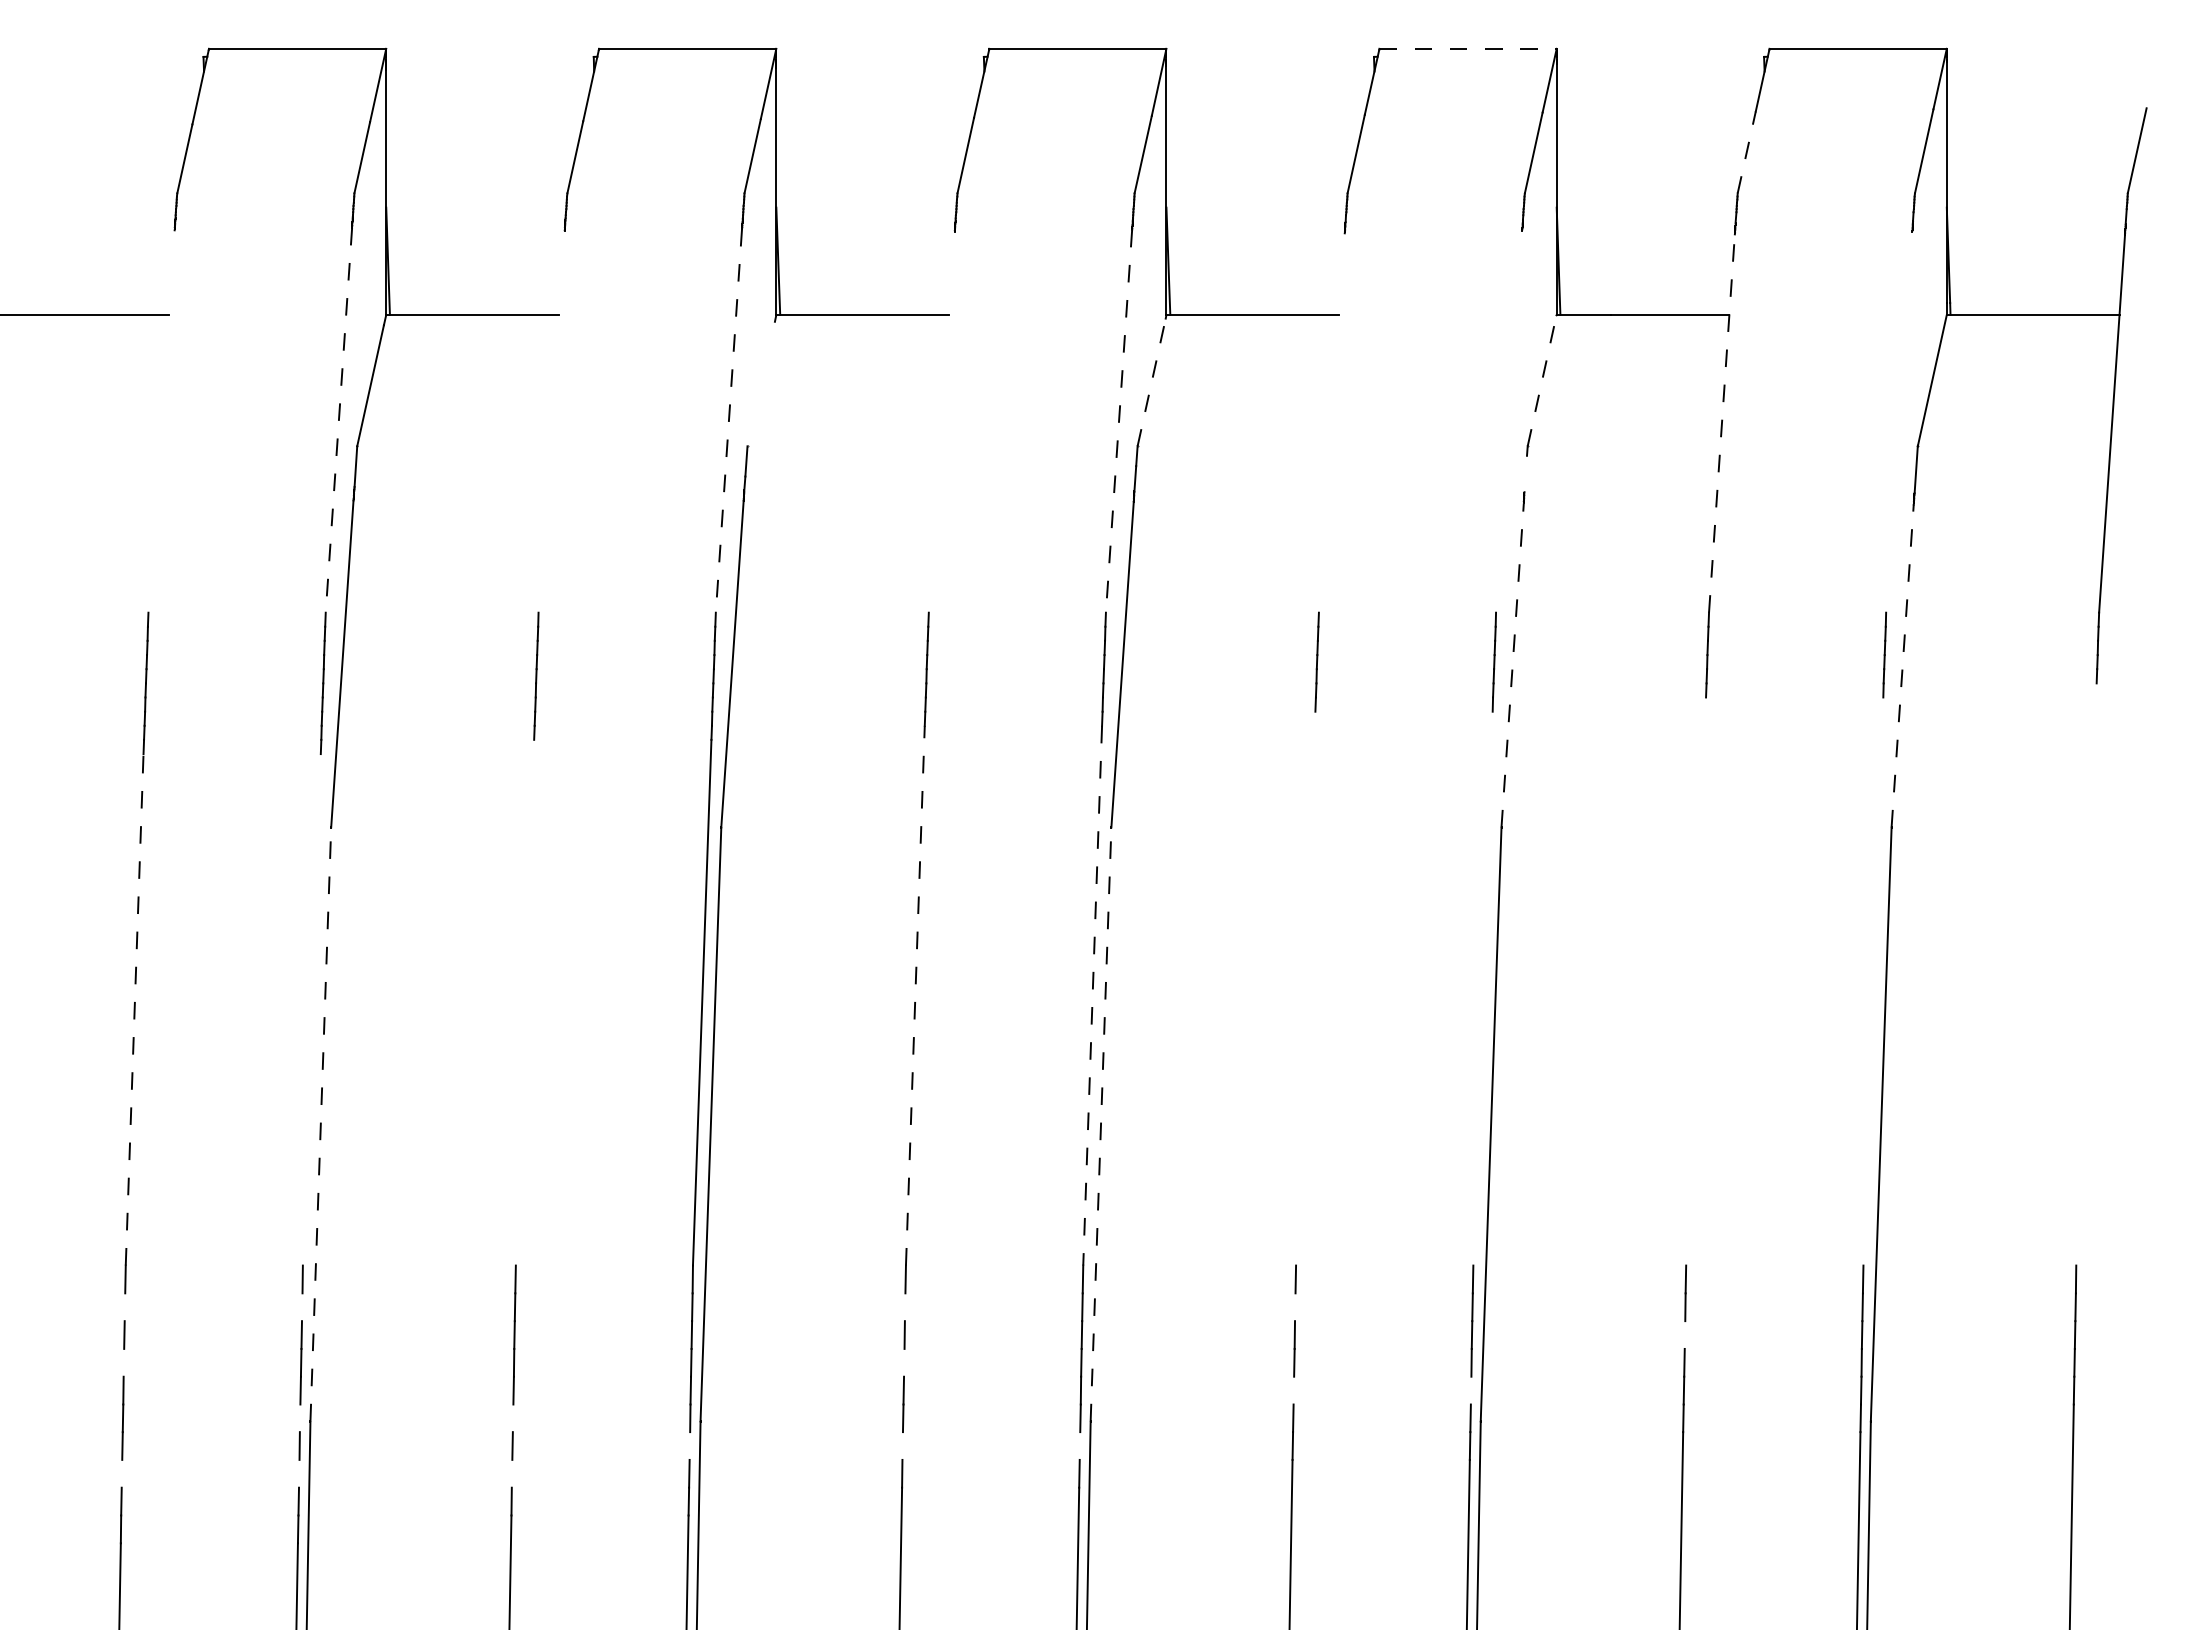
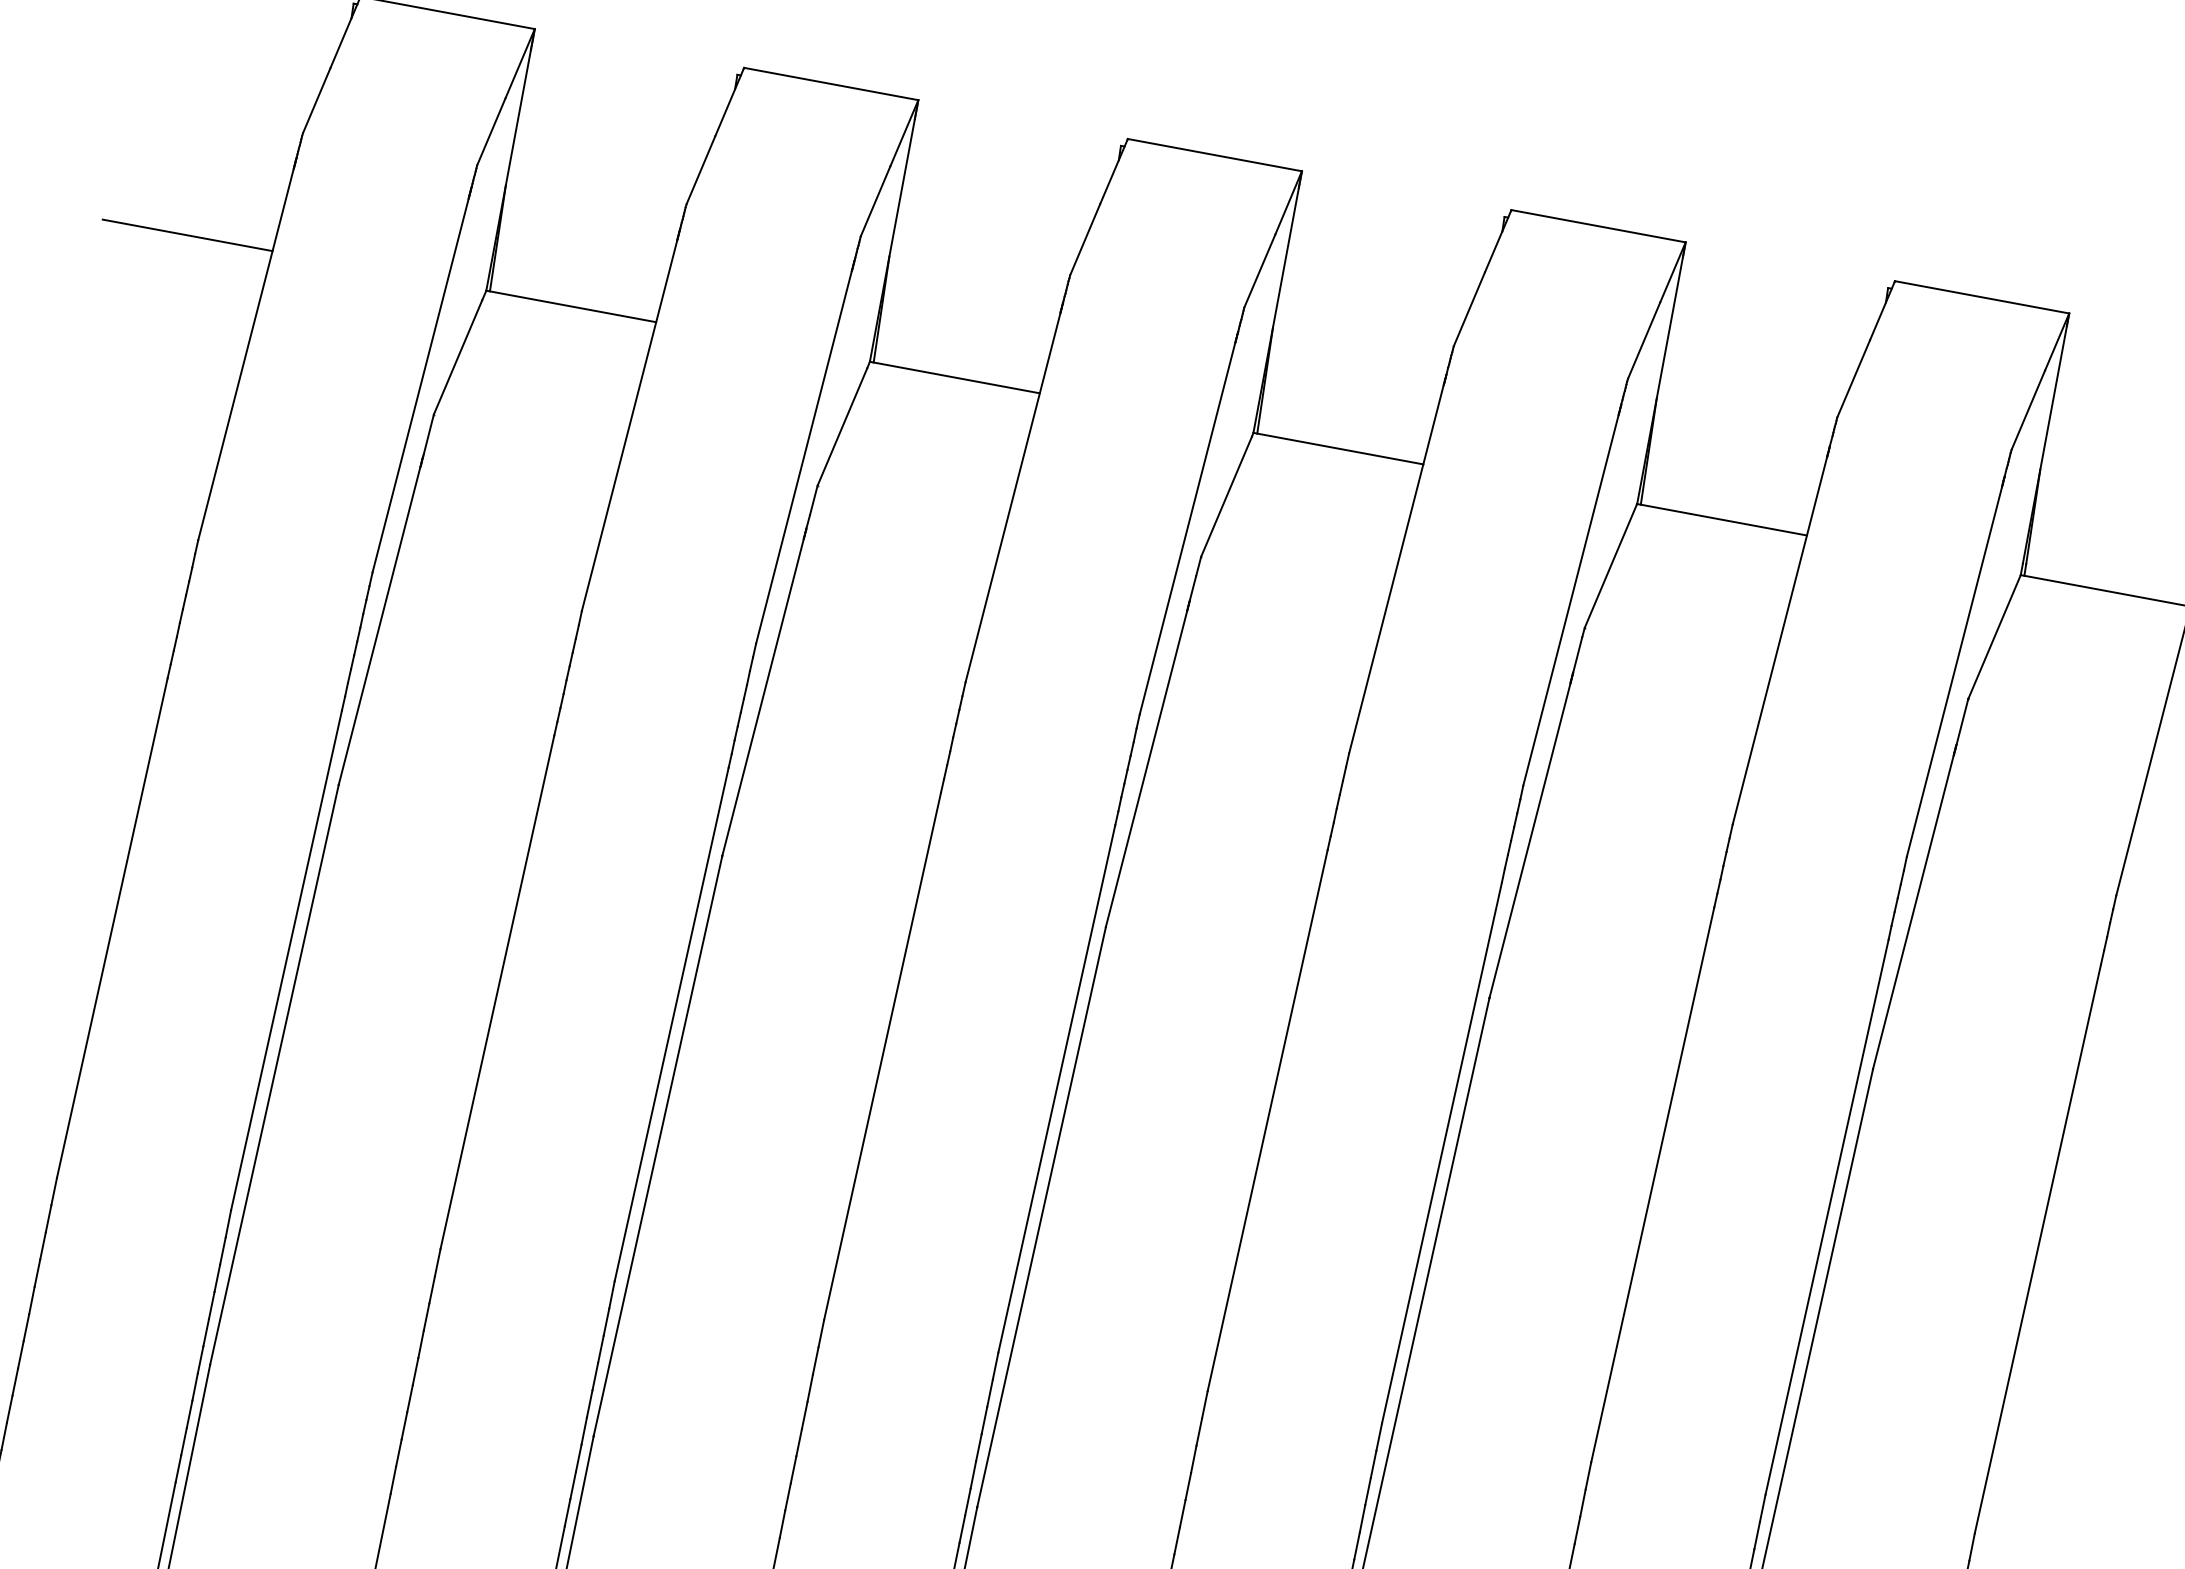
line: (1468, 48) -> (1599, 225), dashed -> solid
line: (1746, 152) -> (1853, 378), dashed -> solid
line: (1542, 380) -> (1611, 565), dashed -> solid
line: (1151, 381) -> (1226, 495), dashed -> solid
line: (760, 383) -> (841, 426), added
line: (338, 420) -> (420, 385), dashed -> solid
line: (161, 421) -> (245, 354), added
line: (551, 421) -> (629, 425), added
line: (728, 421) -> (803, 457), dashed -> solid
line: (1119, 421) -> (1187, 529), dashed -> solid
line: (1509, 421) -> (1571, 600), added
line: (1899, 421) -> (1954, 671), added
line: (941, 422) -> (1012, 497), added
line: (1331, 422) -> (1396, 568), added
line: (1721, 423) -> (1779, 640), dashed -> solid
line: (1525, 473) -> (1577, 654), added
line: (1512, 664) -> (1530, 839), dashed -> solid
line: (1902, 665) -> (1913, 911), dashed -> solid
line: (2086, 974) -> (2037, 1249), added
line: (1696, 981) -> (1653, 1184), added
line: (1873, 981) -> (1827, 1217), added
line: (1305, 988) -> (1267, 1120), added
line: (1482, 988) -> (1441, 1152), added
line: (915, 995) -> (882, 1056), dashed -> solid
line: (1092, 996) -> (1056, 1089), dashed -> solid
line: (524, 1002) -> (496, 991), added
line: (134, 1009) -> (112, 927), dashed -> solid
line: (311, 1009) -> (286, 960), added
line: (320, 1124) -> (274, 1074), dashed -> solid
line: (1101, 1124) -> (1042, 1217), dashed -> solid
line: (124, 1307) -> (48, 1218), added
line: (302, 1307) -> (223, 1251), added
line: (904, 1307) -> (815, 1361), added
line: (1295, 1307) -> (1199, 1432), added
line: (1684, 1334) -> (1577, 1529), added
line: (123, 1362) -> (37, 1272), added
line: (904, 1362) -> (805, 1415), added
line: (1293, 1390) -> (1182, 1513), added
line: (1470, 1390) -> (1356, 1545), added
line: (299, 1418) -> (199, 1359), added
line: (512, 1418) -> (409, 1398), added
line: (689, 1445) -> (578, 1457), added
line: (902, 1445) -> (787, 1496), added
line: (1079, 1445) -> (961, 1528), added
line: (121, 1473) -> (14, 1381), added
line: (299, 1473) -> (189, 1414), added
line: (511, 1473) -> (398, 1452), added

